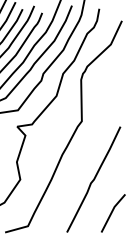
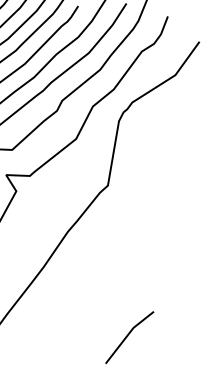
curve: (93, 179) -> (108, 279), removed

